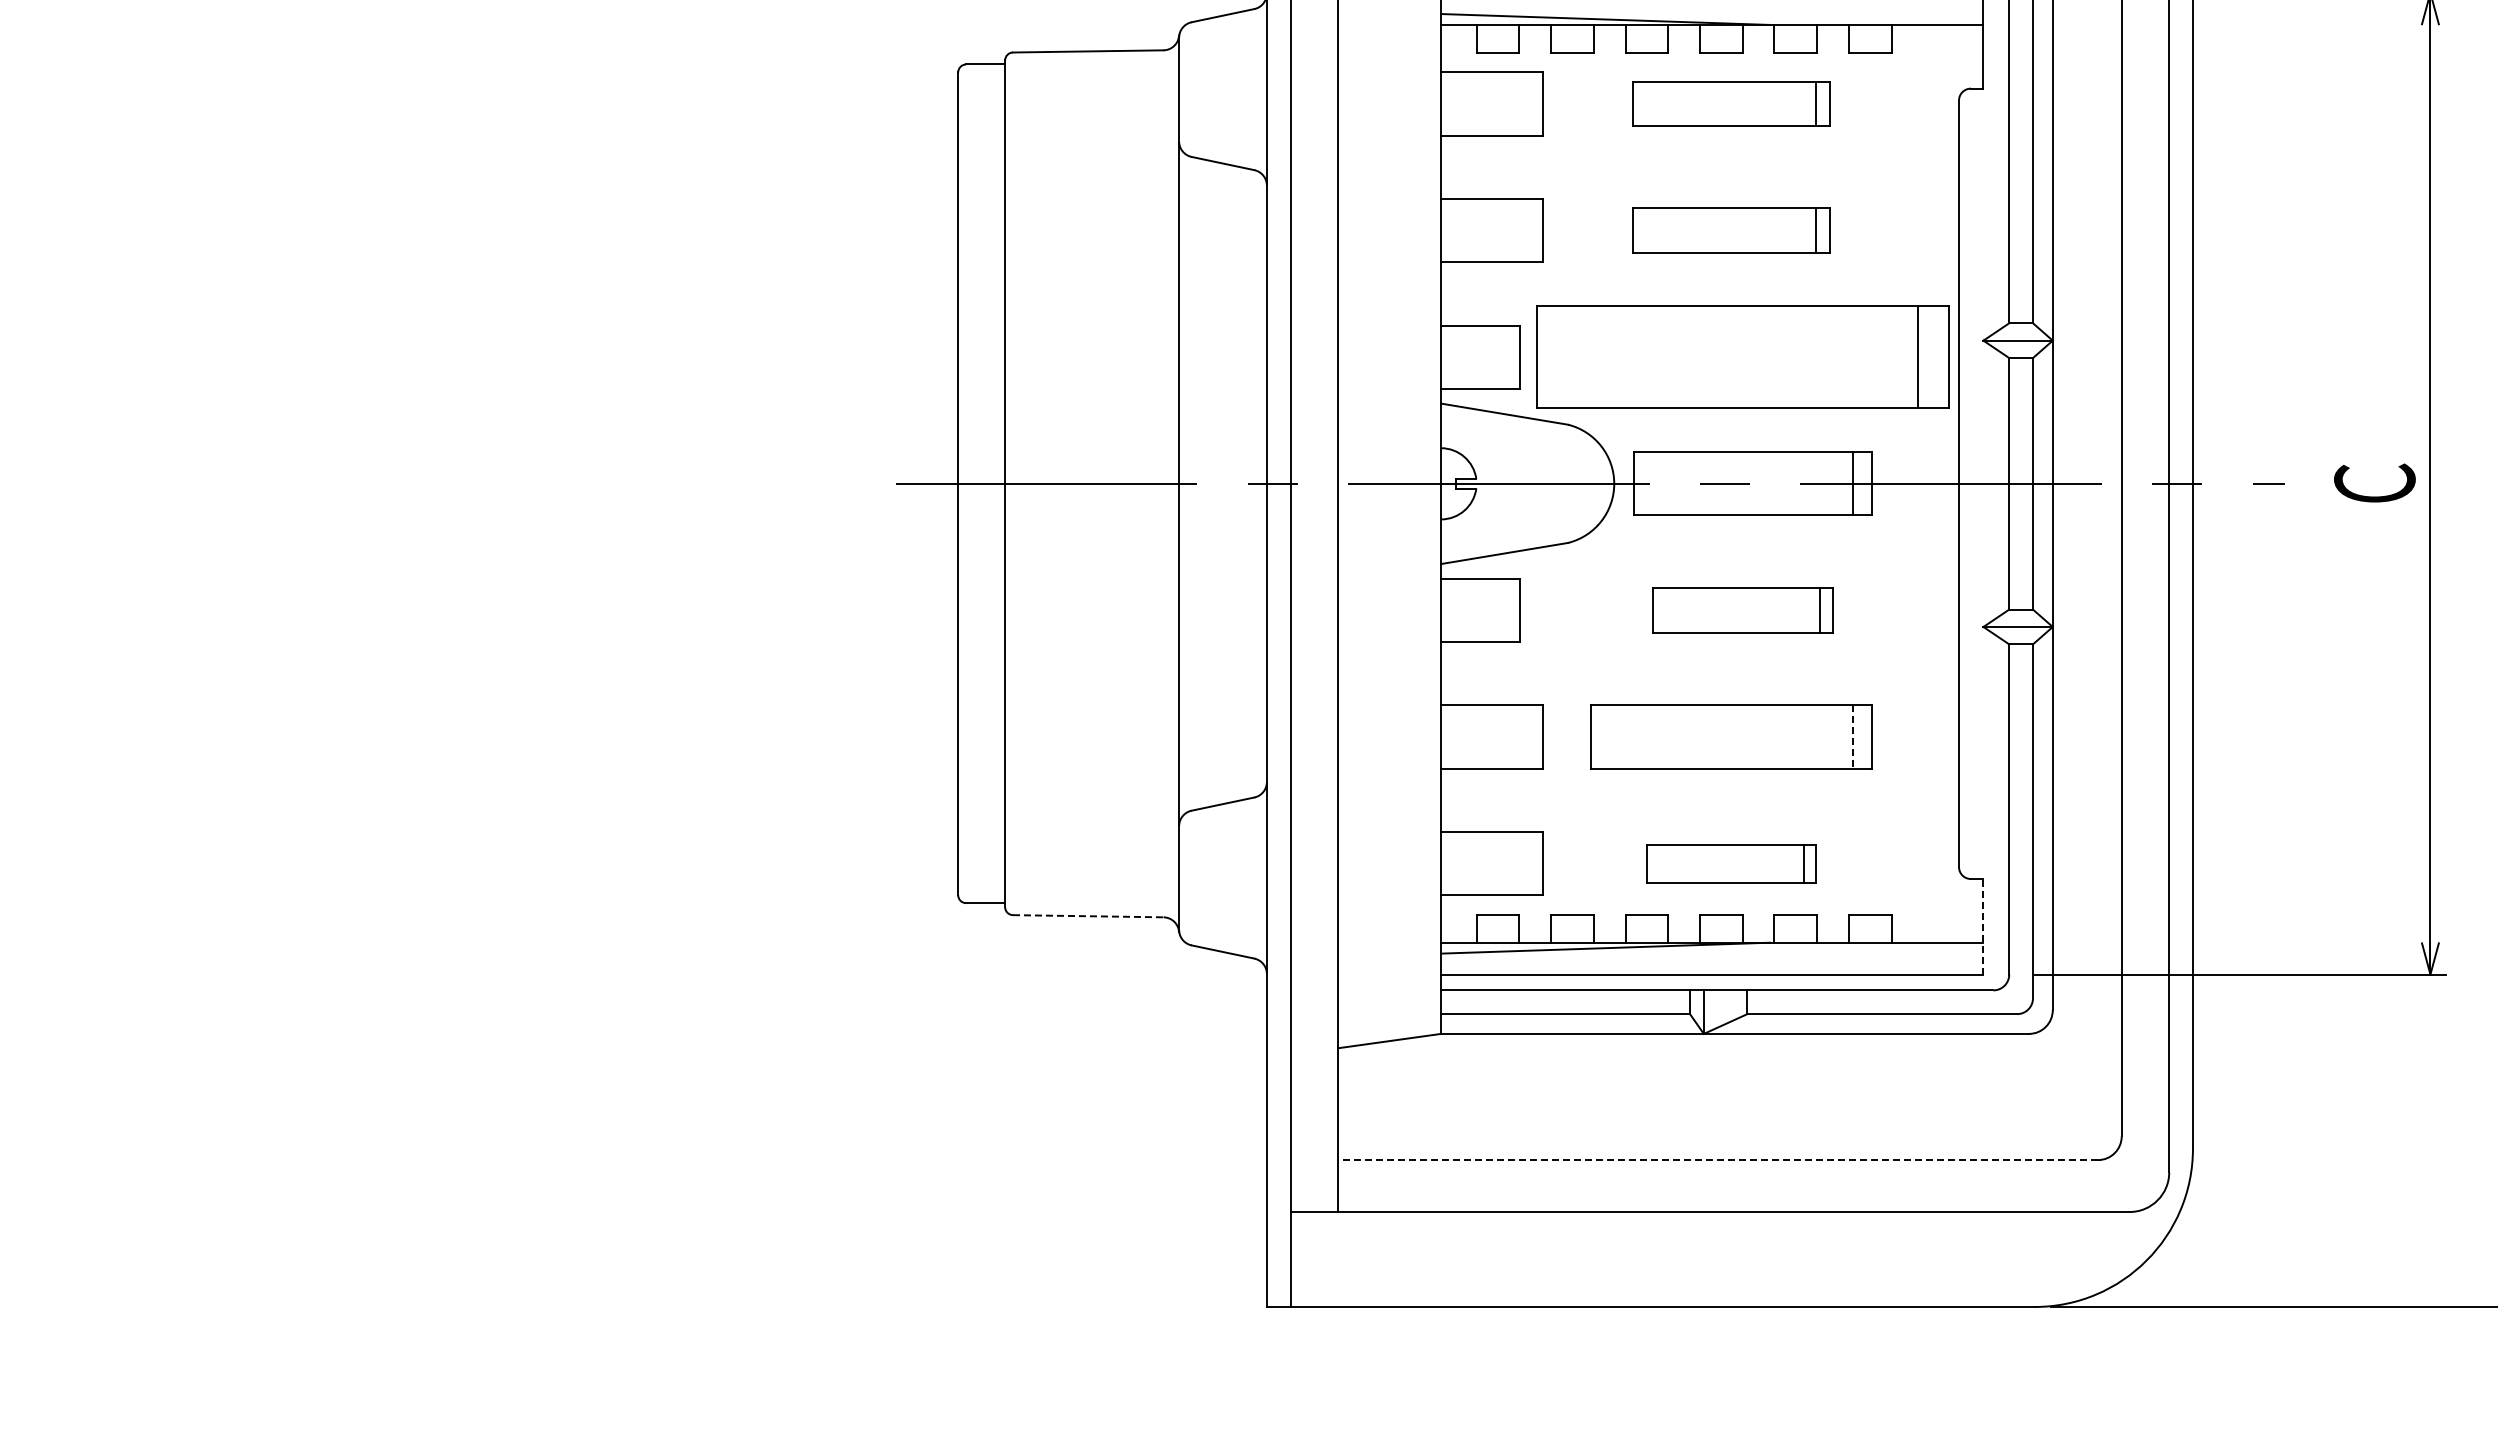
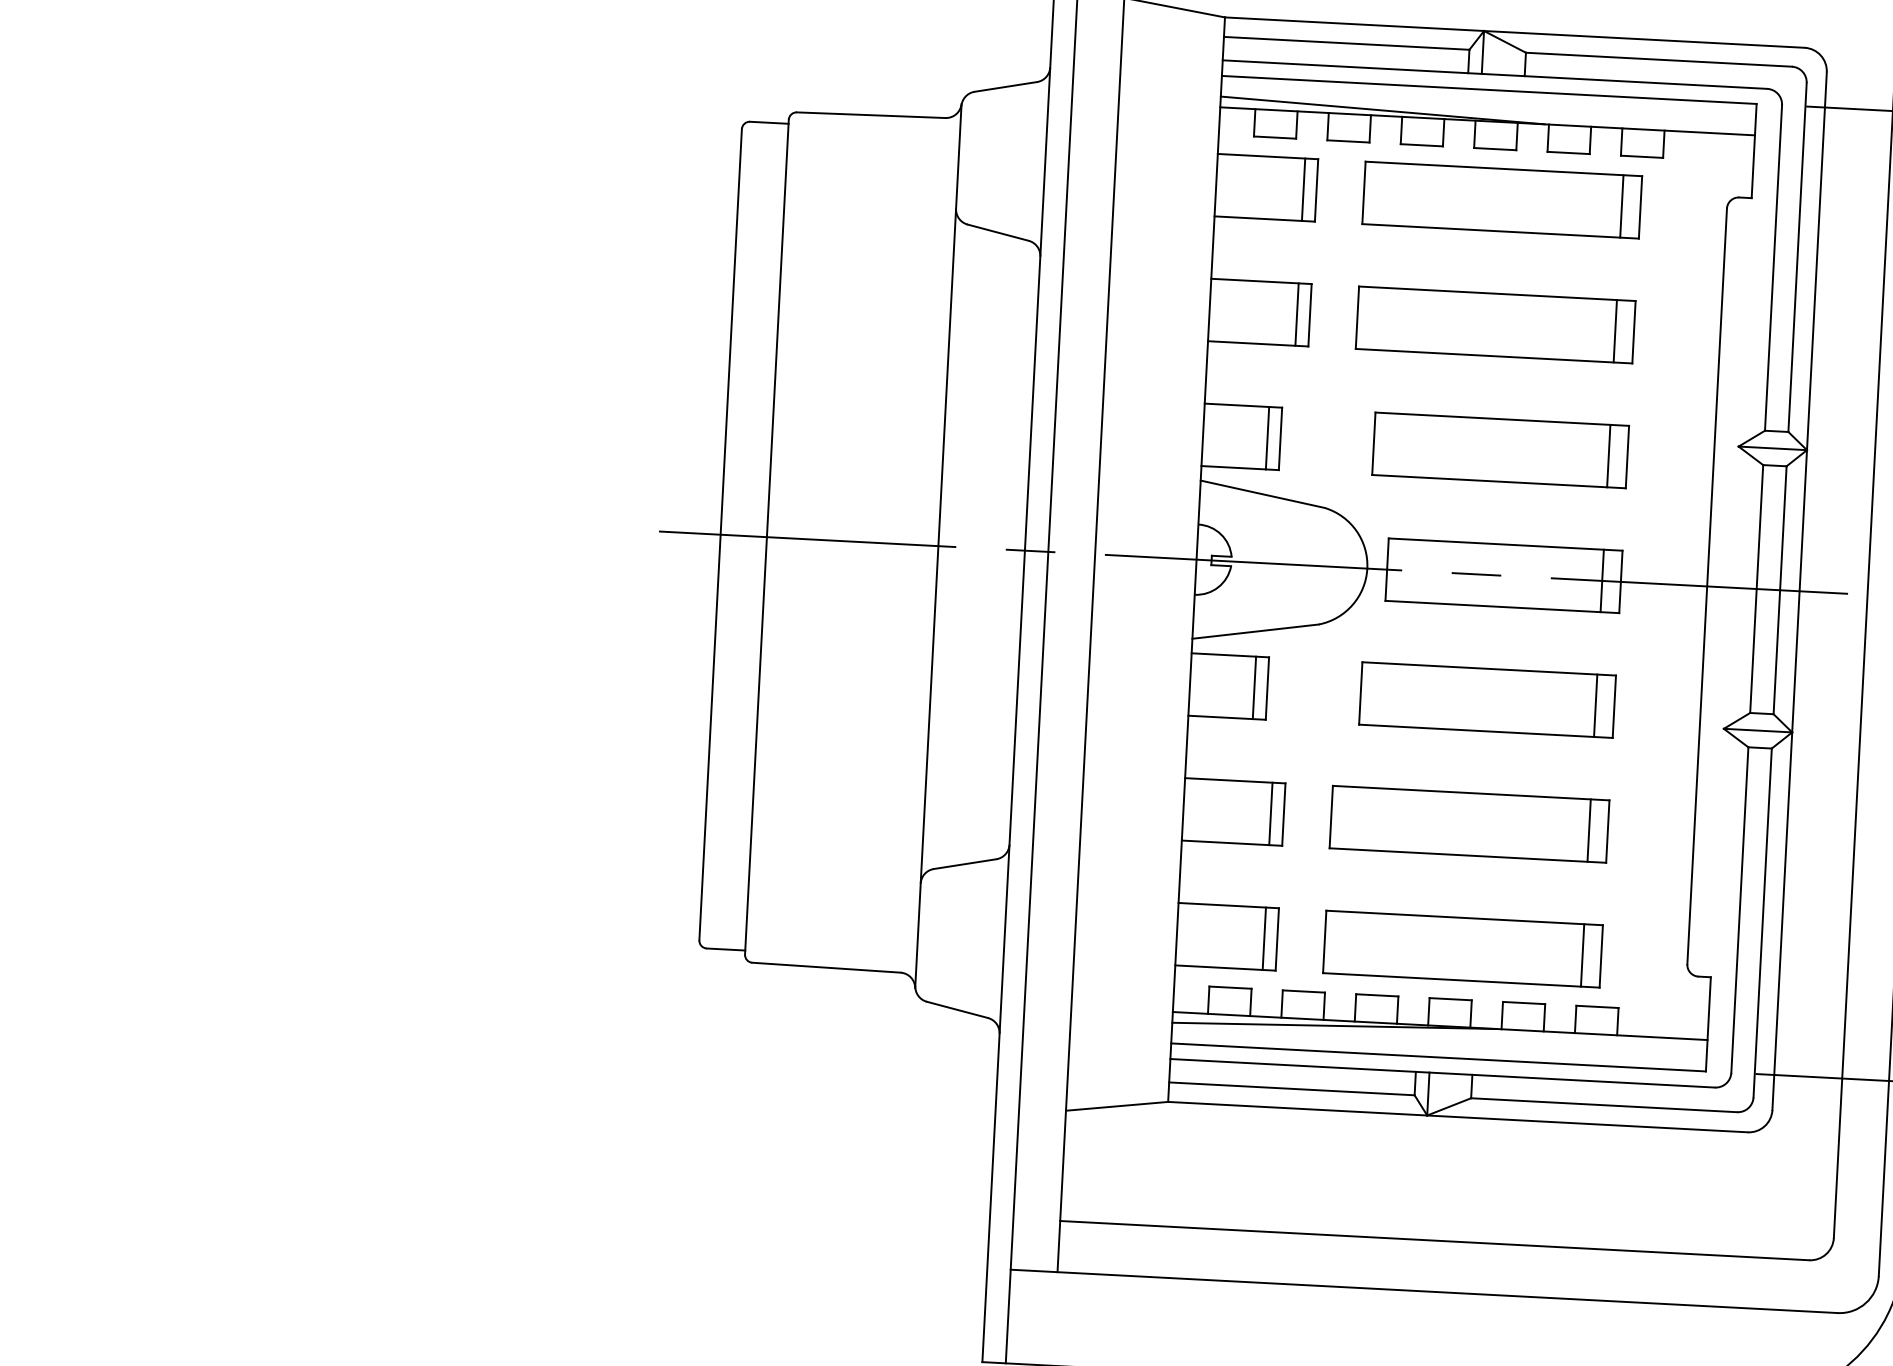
line: (1529, 103) -> (1303, 189), added
part: (1731, 103) -> (1502, 199), size x1.43
line: (1529, 230) -> (1296, 314), added
part: (1731, 230) -> (1495, 324), size x1.43
line: (1506, 356) -> (1267, 437), added
part: (1742, 357) -> (1500, 450), size x0.62
line: (1506, 610) -> (1254, 687), added
part: (1742, 610) -> (1487, 700), size x1.43
line: (1529, 736) -> (1270, 813), added
line: (1852, 737) -> (1589, 830), dashed -> solid
line: (1529, 863) -> (1264, 938), added
part: (1731, 863) -> (1463, 948), size x1.67
line: (1088, 916) -> (826, 967), dashed -> solid
line: (1983, 926) -> (1708, 1024), dashed -> solid
line: (1718, 1160) -> (1435, 1241), dashed -> solid

